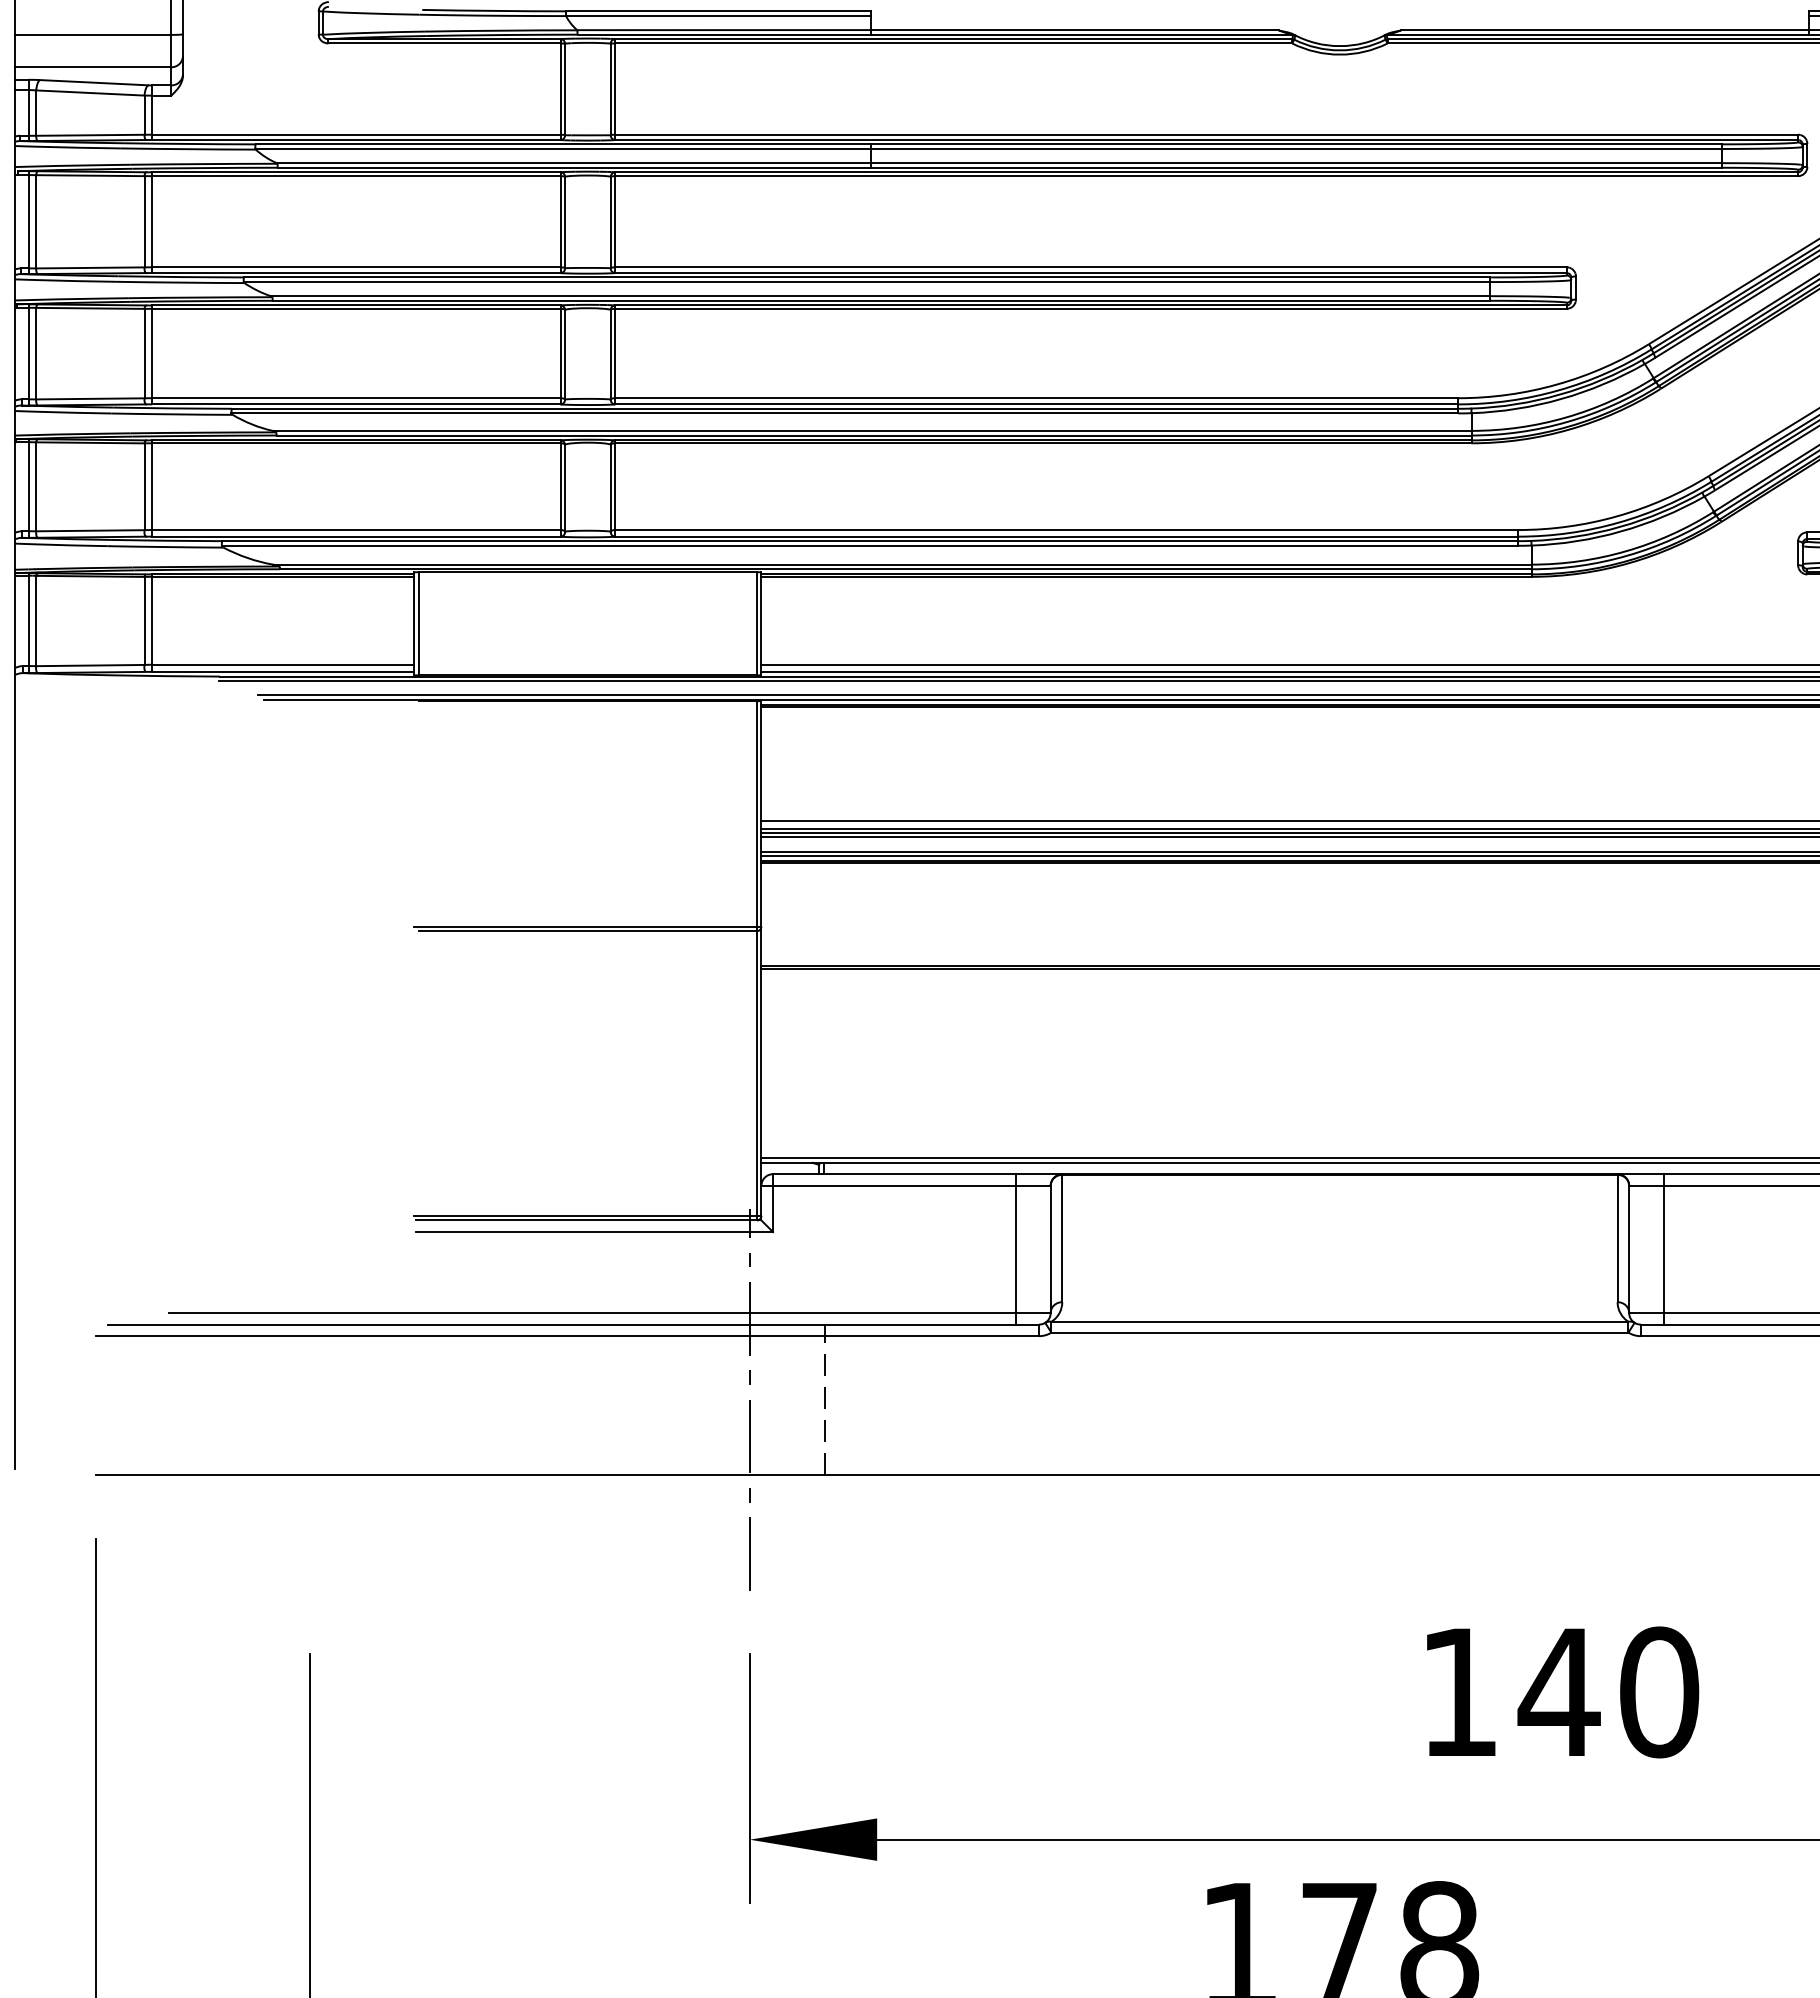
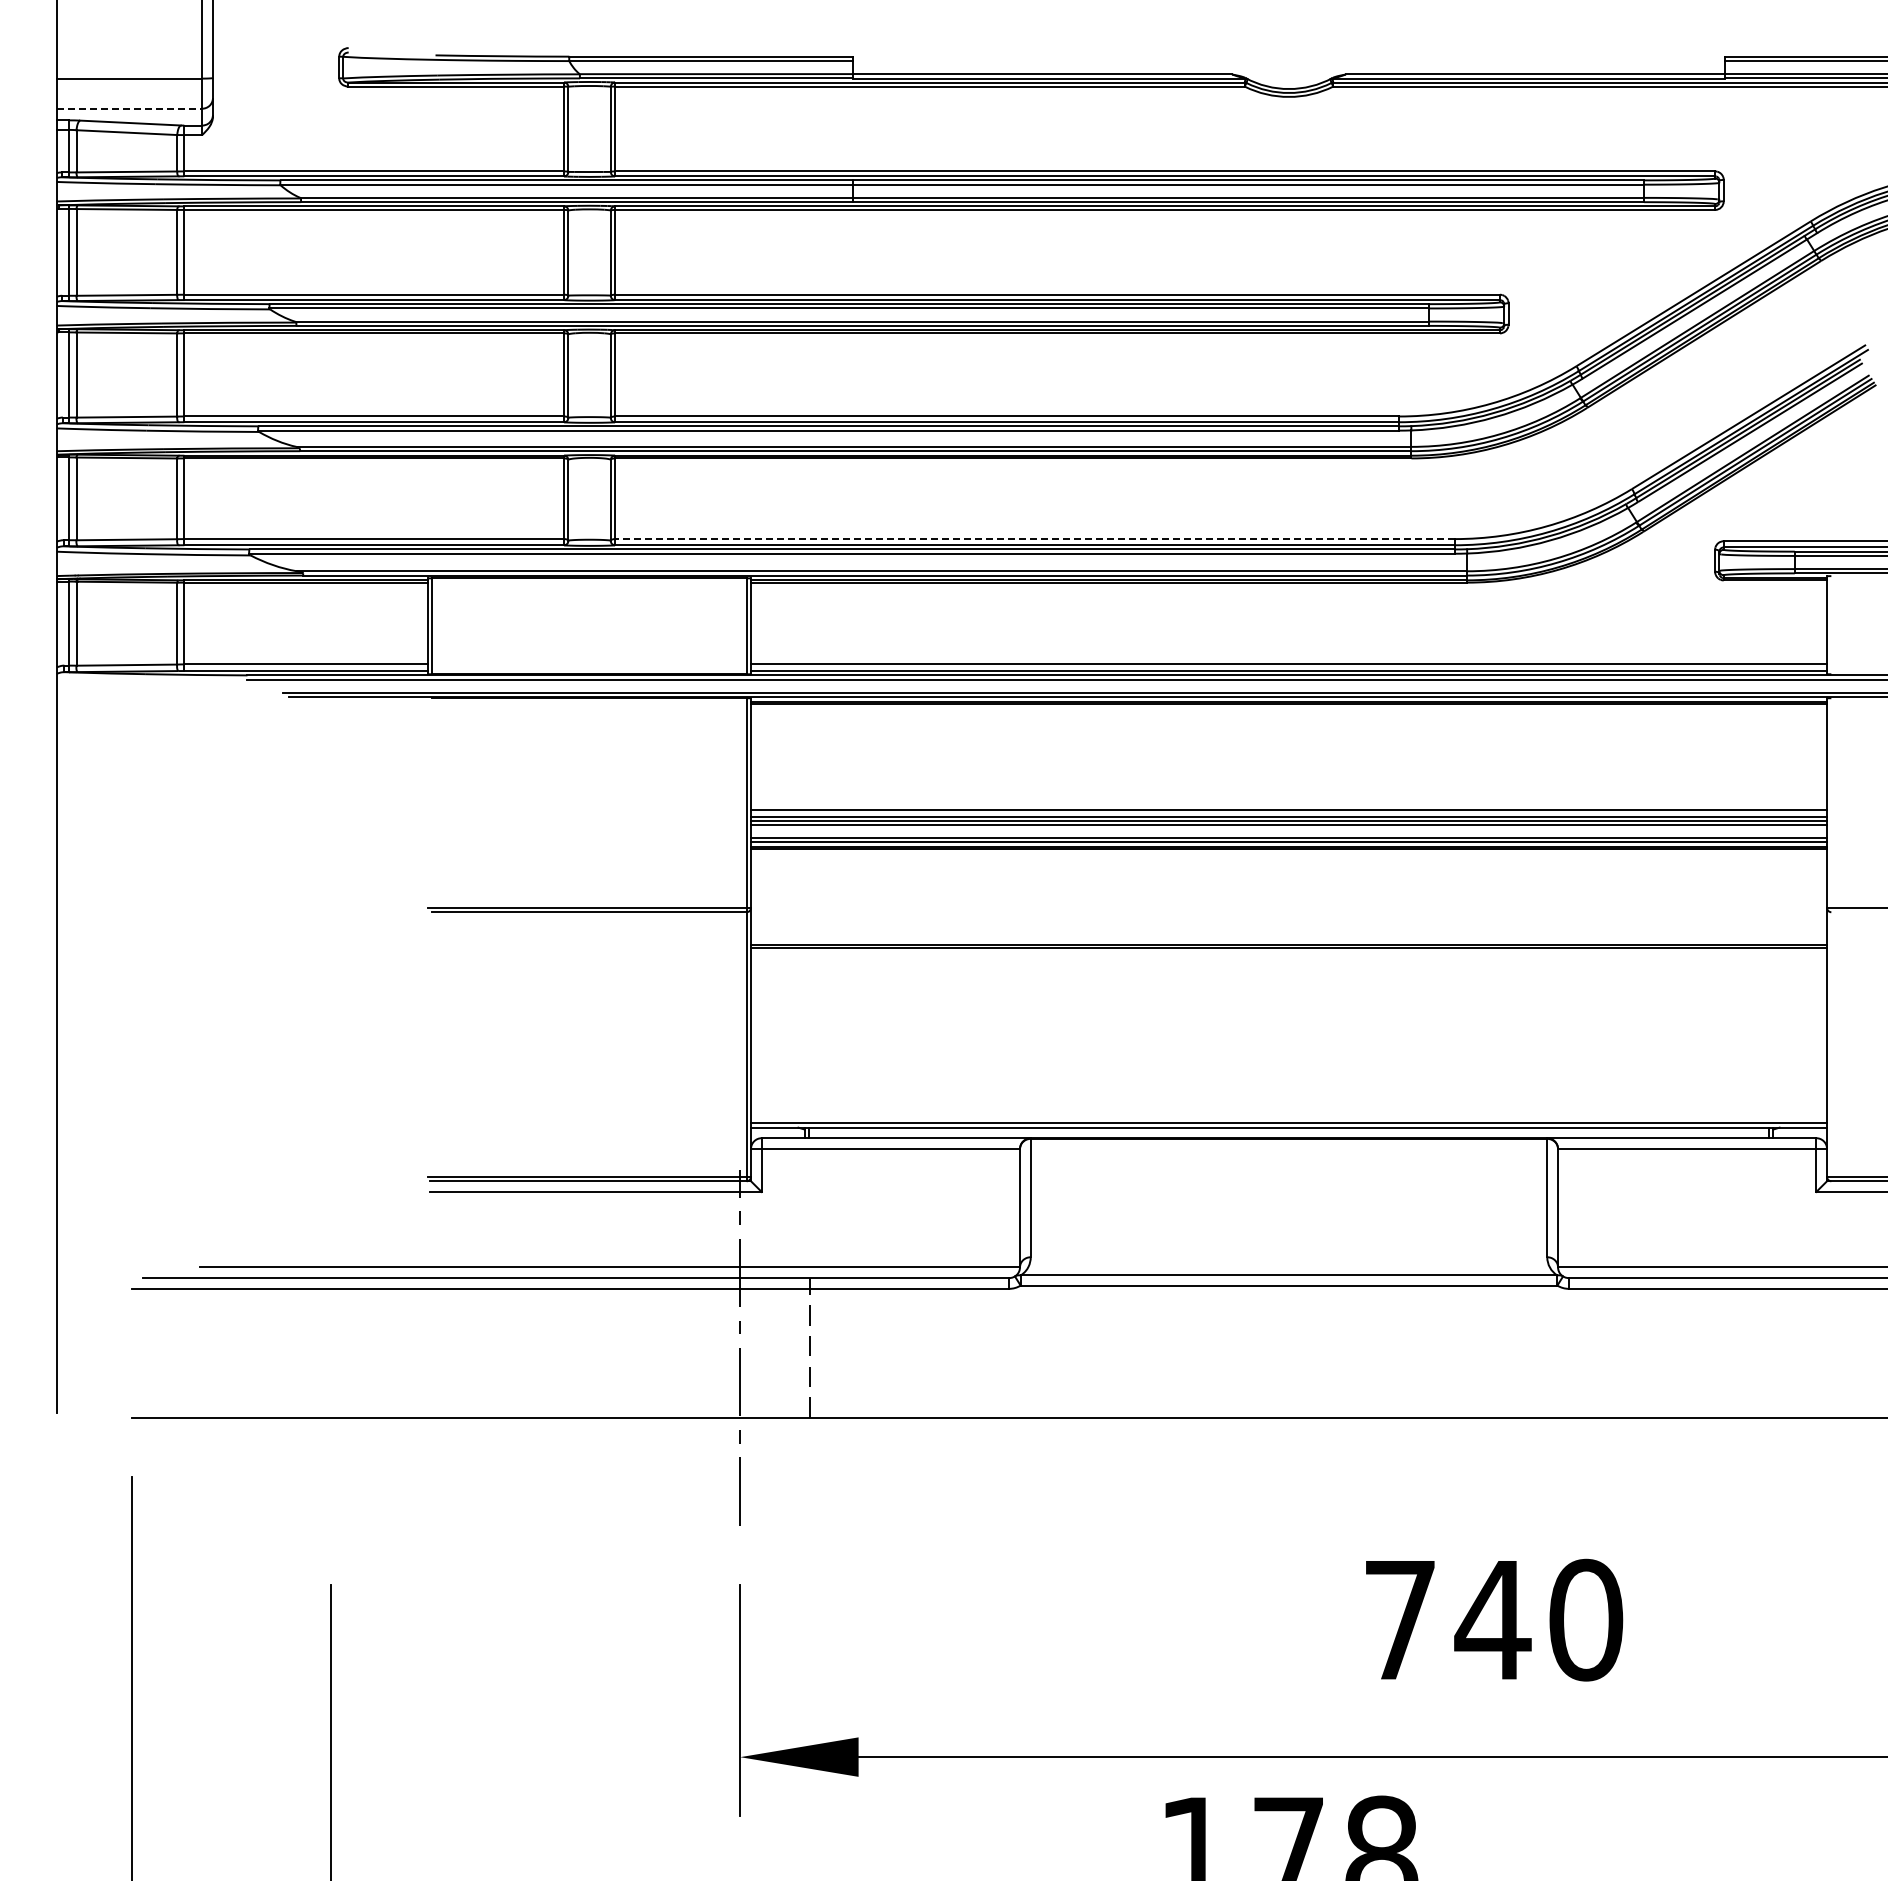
line: (93, 67) -> (129, 108), solid -> dashed
line: (1066, 530) -> (1034, 539), solid -> dashed
line: (1015, 1249) -> (987, 1208), removed
line: (1664, 1249) -> (1590, 1208), removed
text: (1459, 1692) -> (1400, 1620), 140 -> 740

